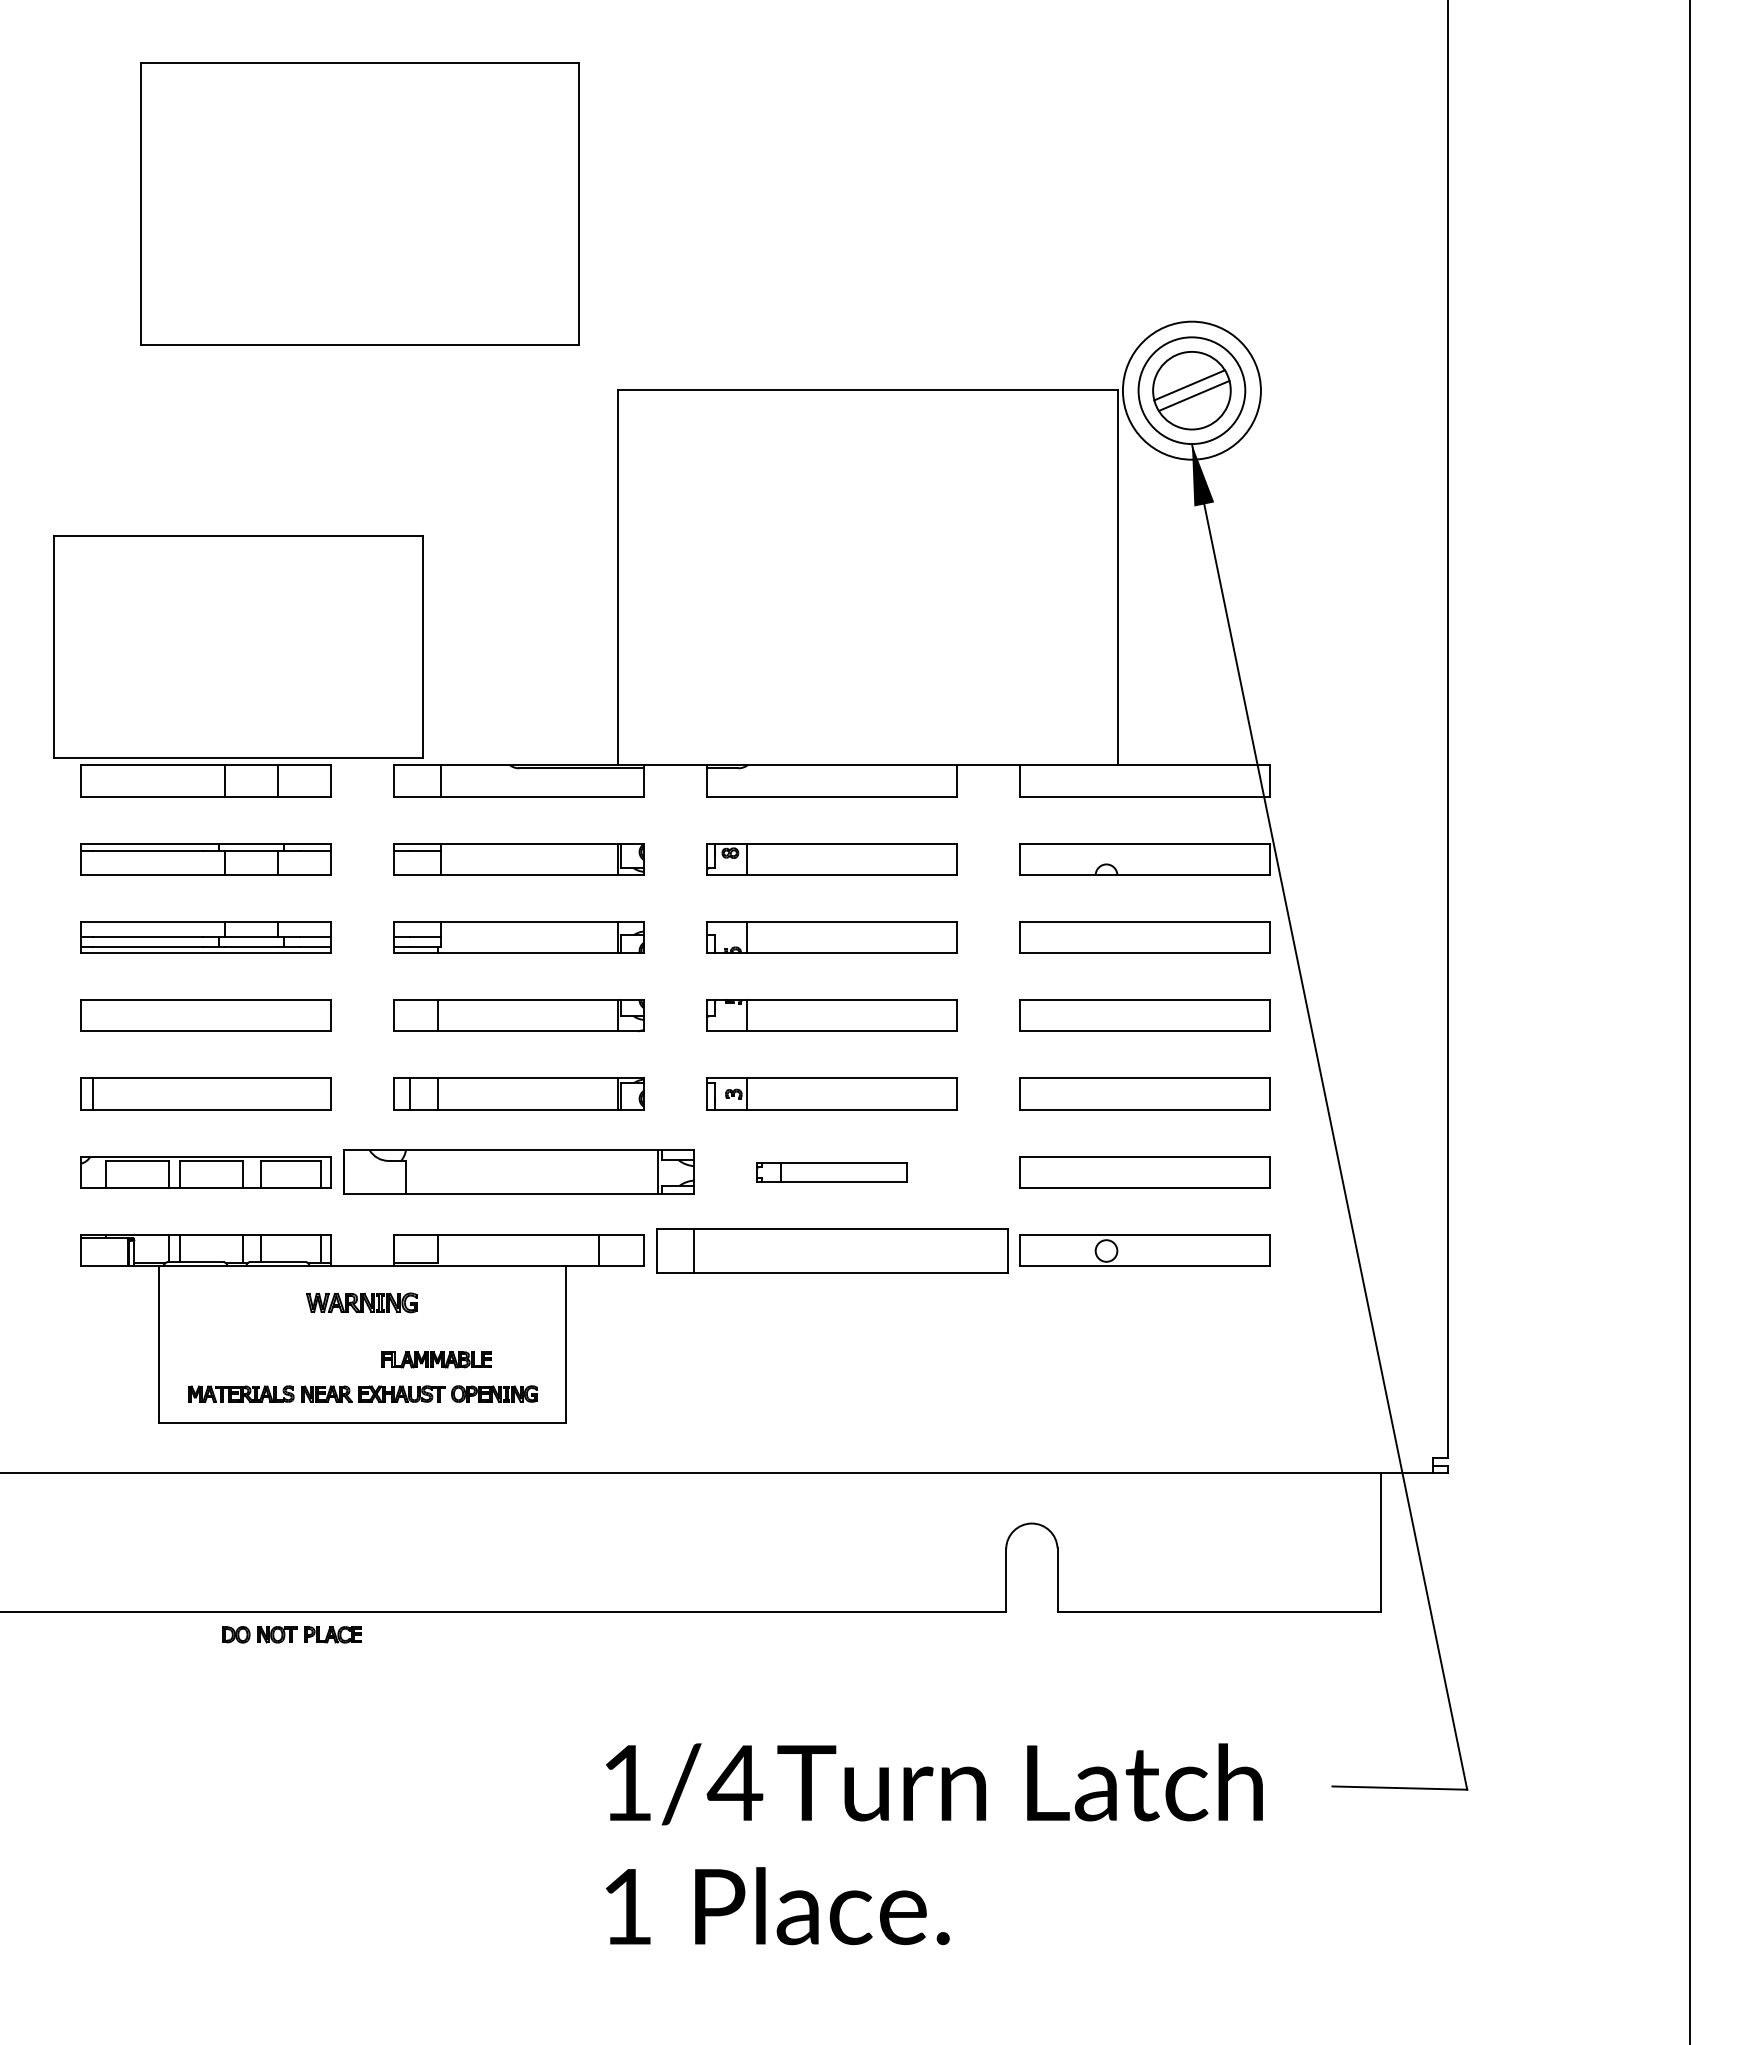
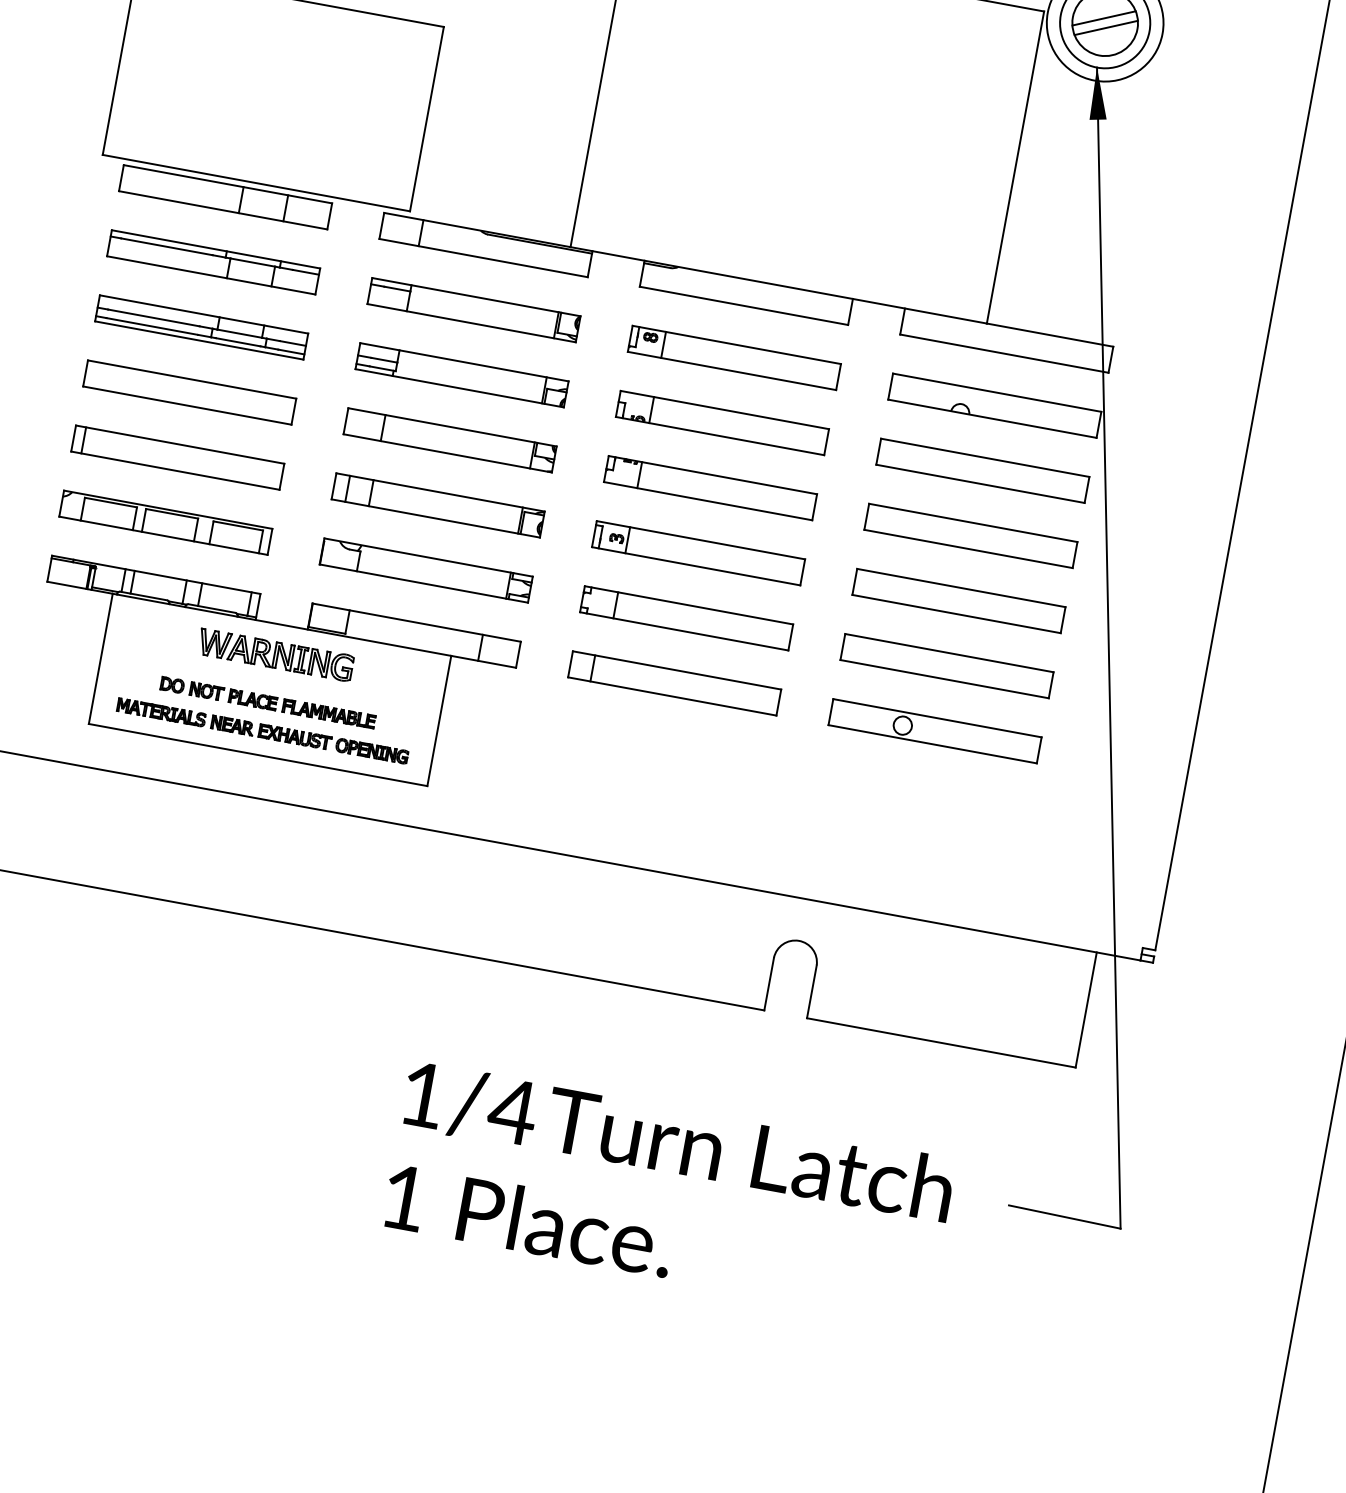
part: (518, 1172) -> (425, 570), size x0.71
part: (831, 1172) -> (686, 618), size x1.67
part: (831, 1250) -> (674, 683), size x0.71
part: (361, 1302) -> (275, 654), size x1.67
part: (291, 1634) -> (218, 693), moved

